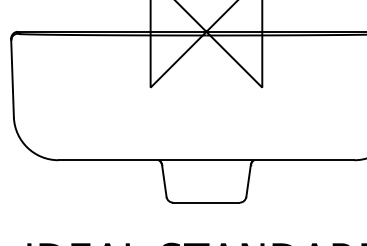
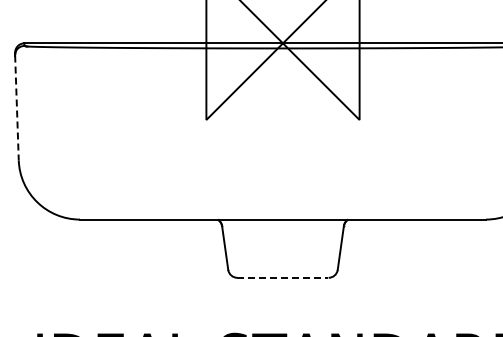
line: (12, 79) -> (16, 108), solid -> dashed
line: (206, 202) -> (283, 277), solid -> dashed

